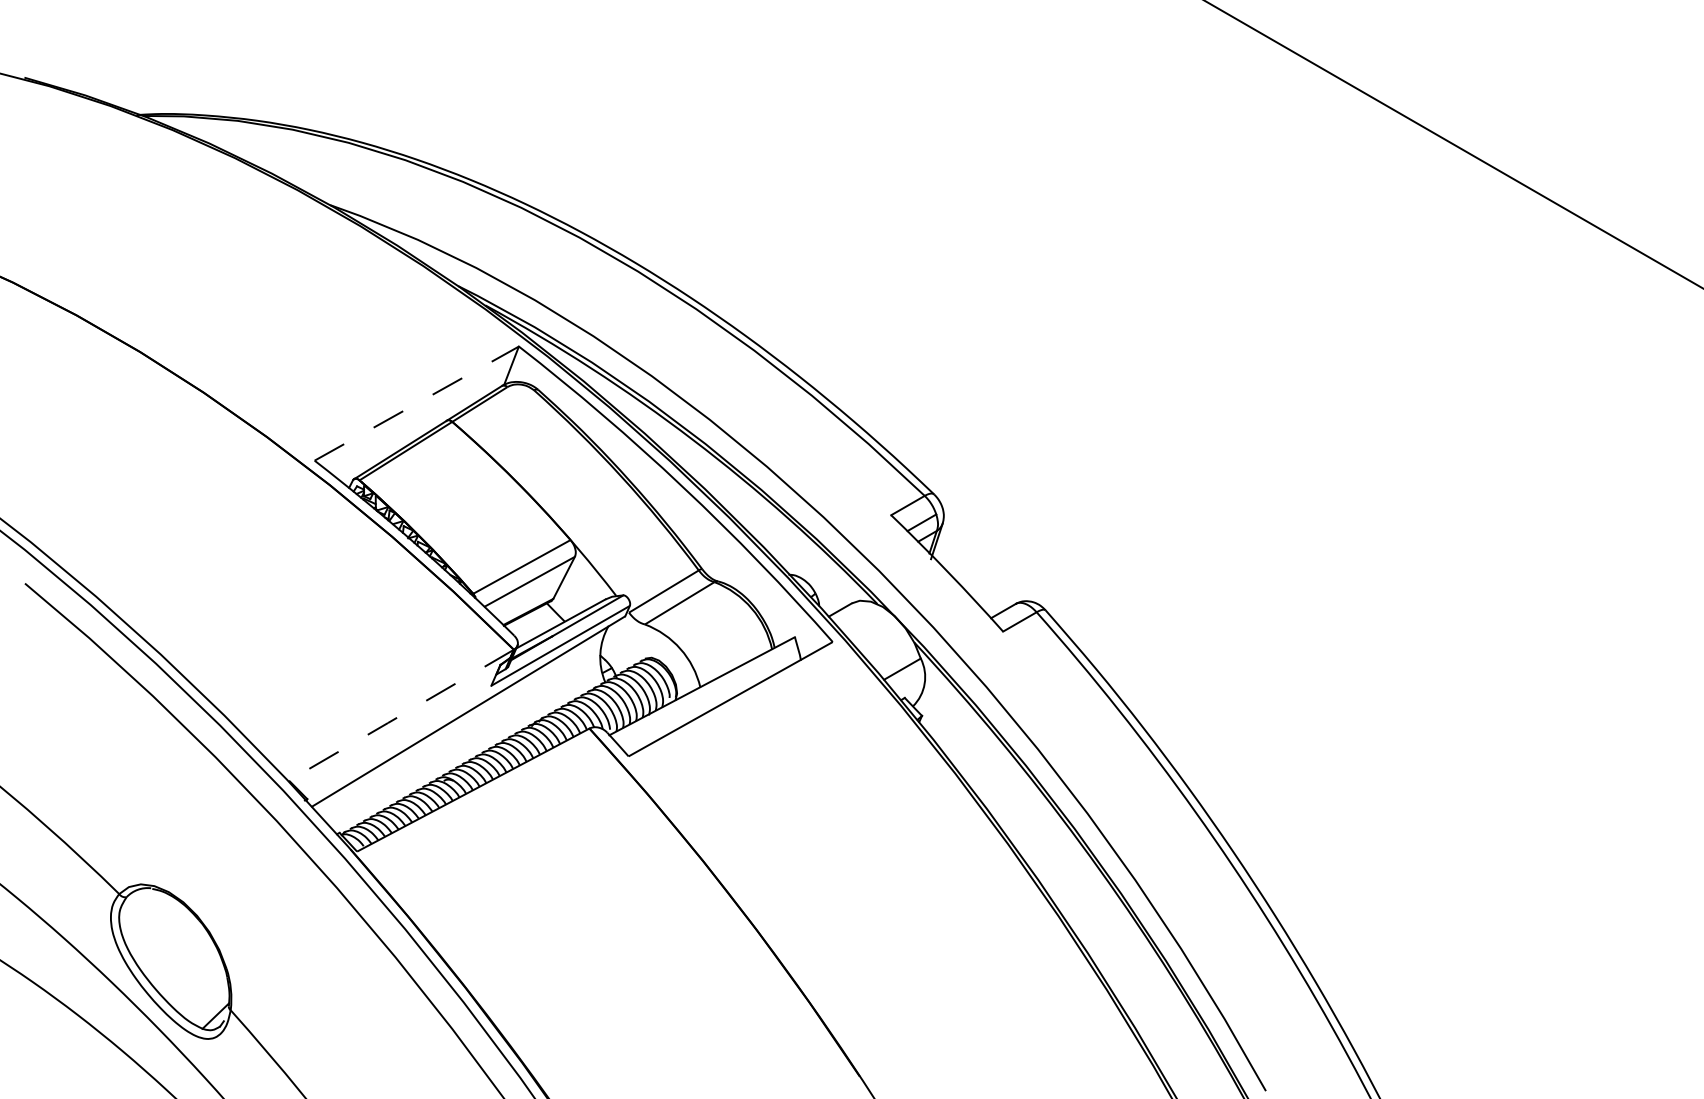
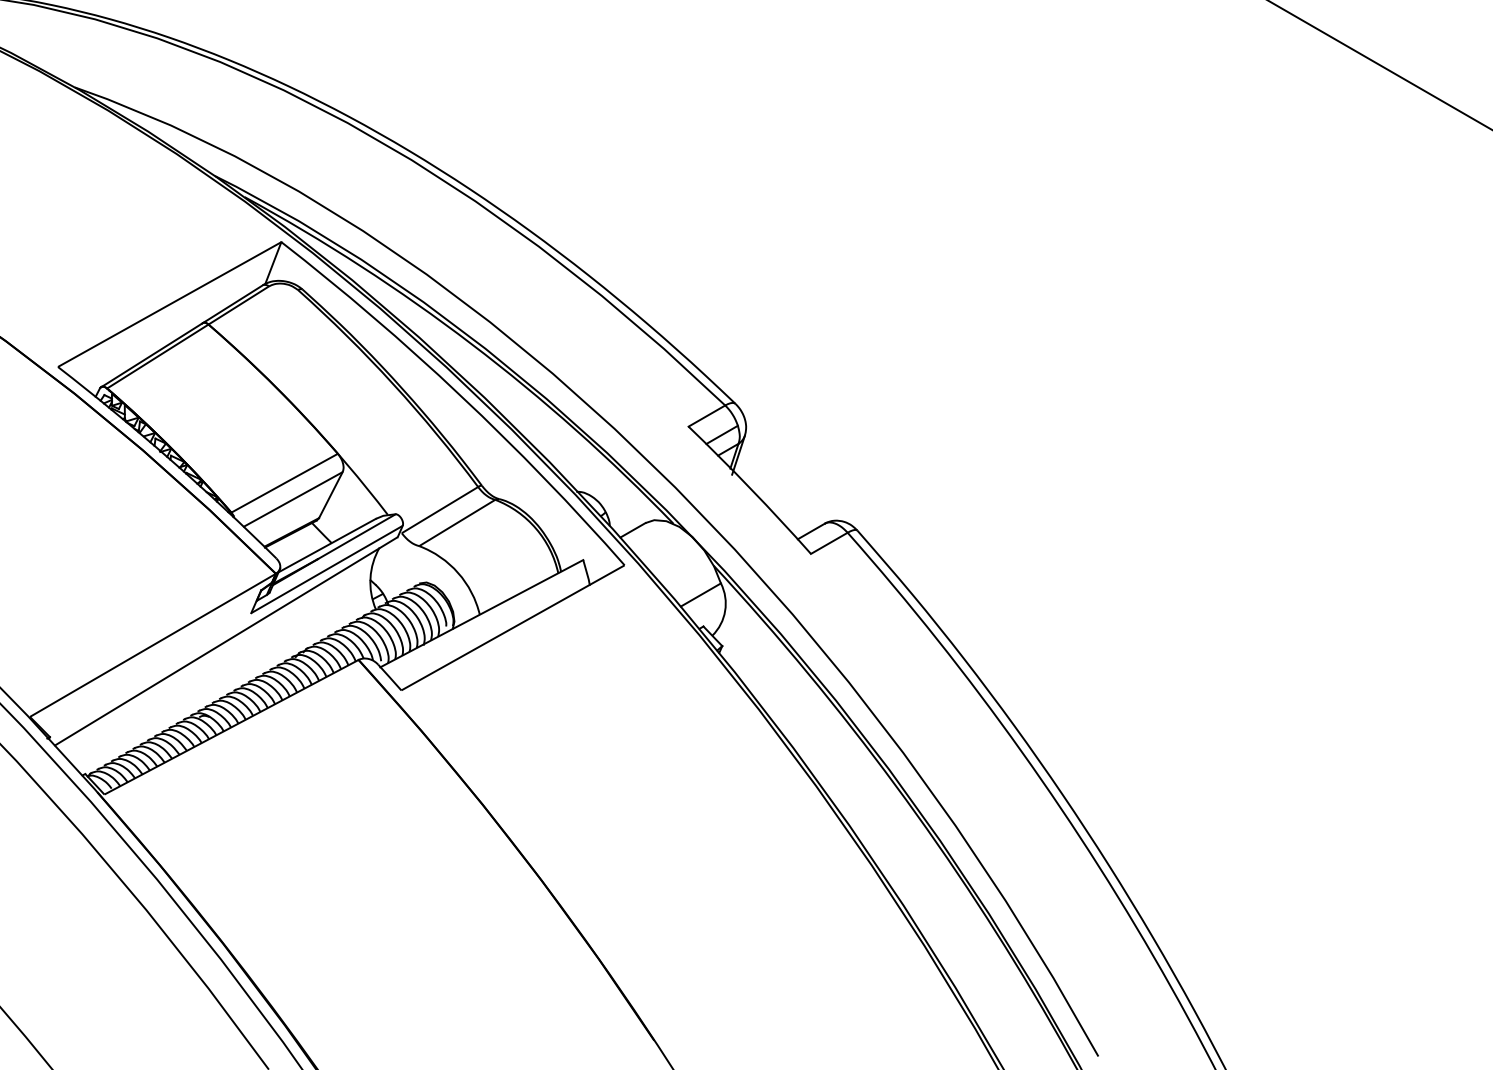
line: (416, 403) -> (169, 304), dashed -> solid
line: (400, 715) -> (151, 645), dashed -> solid

